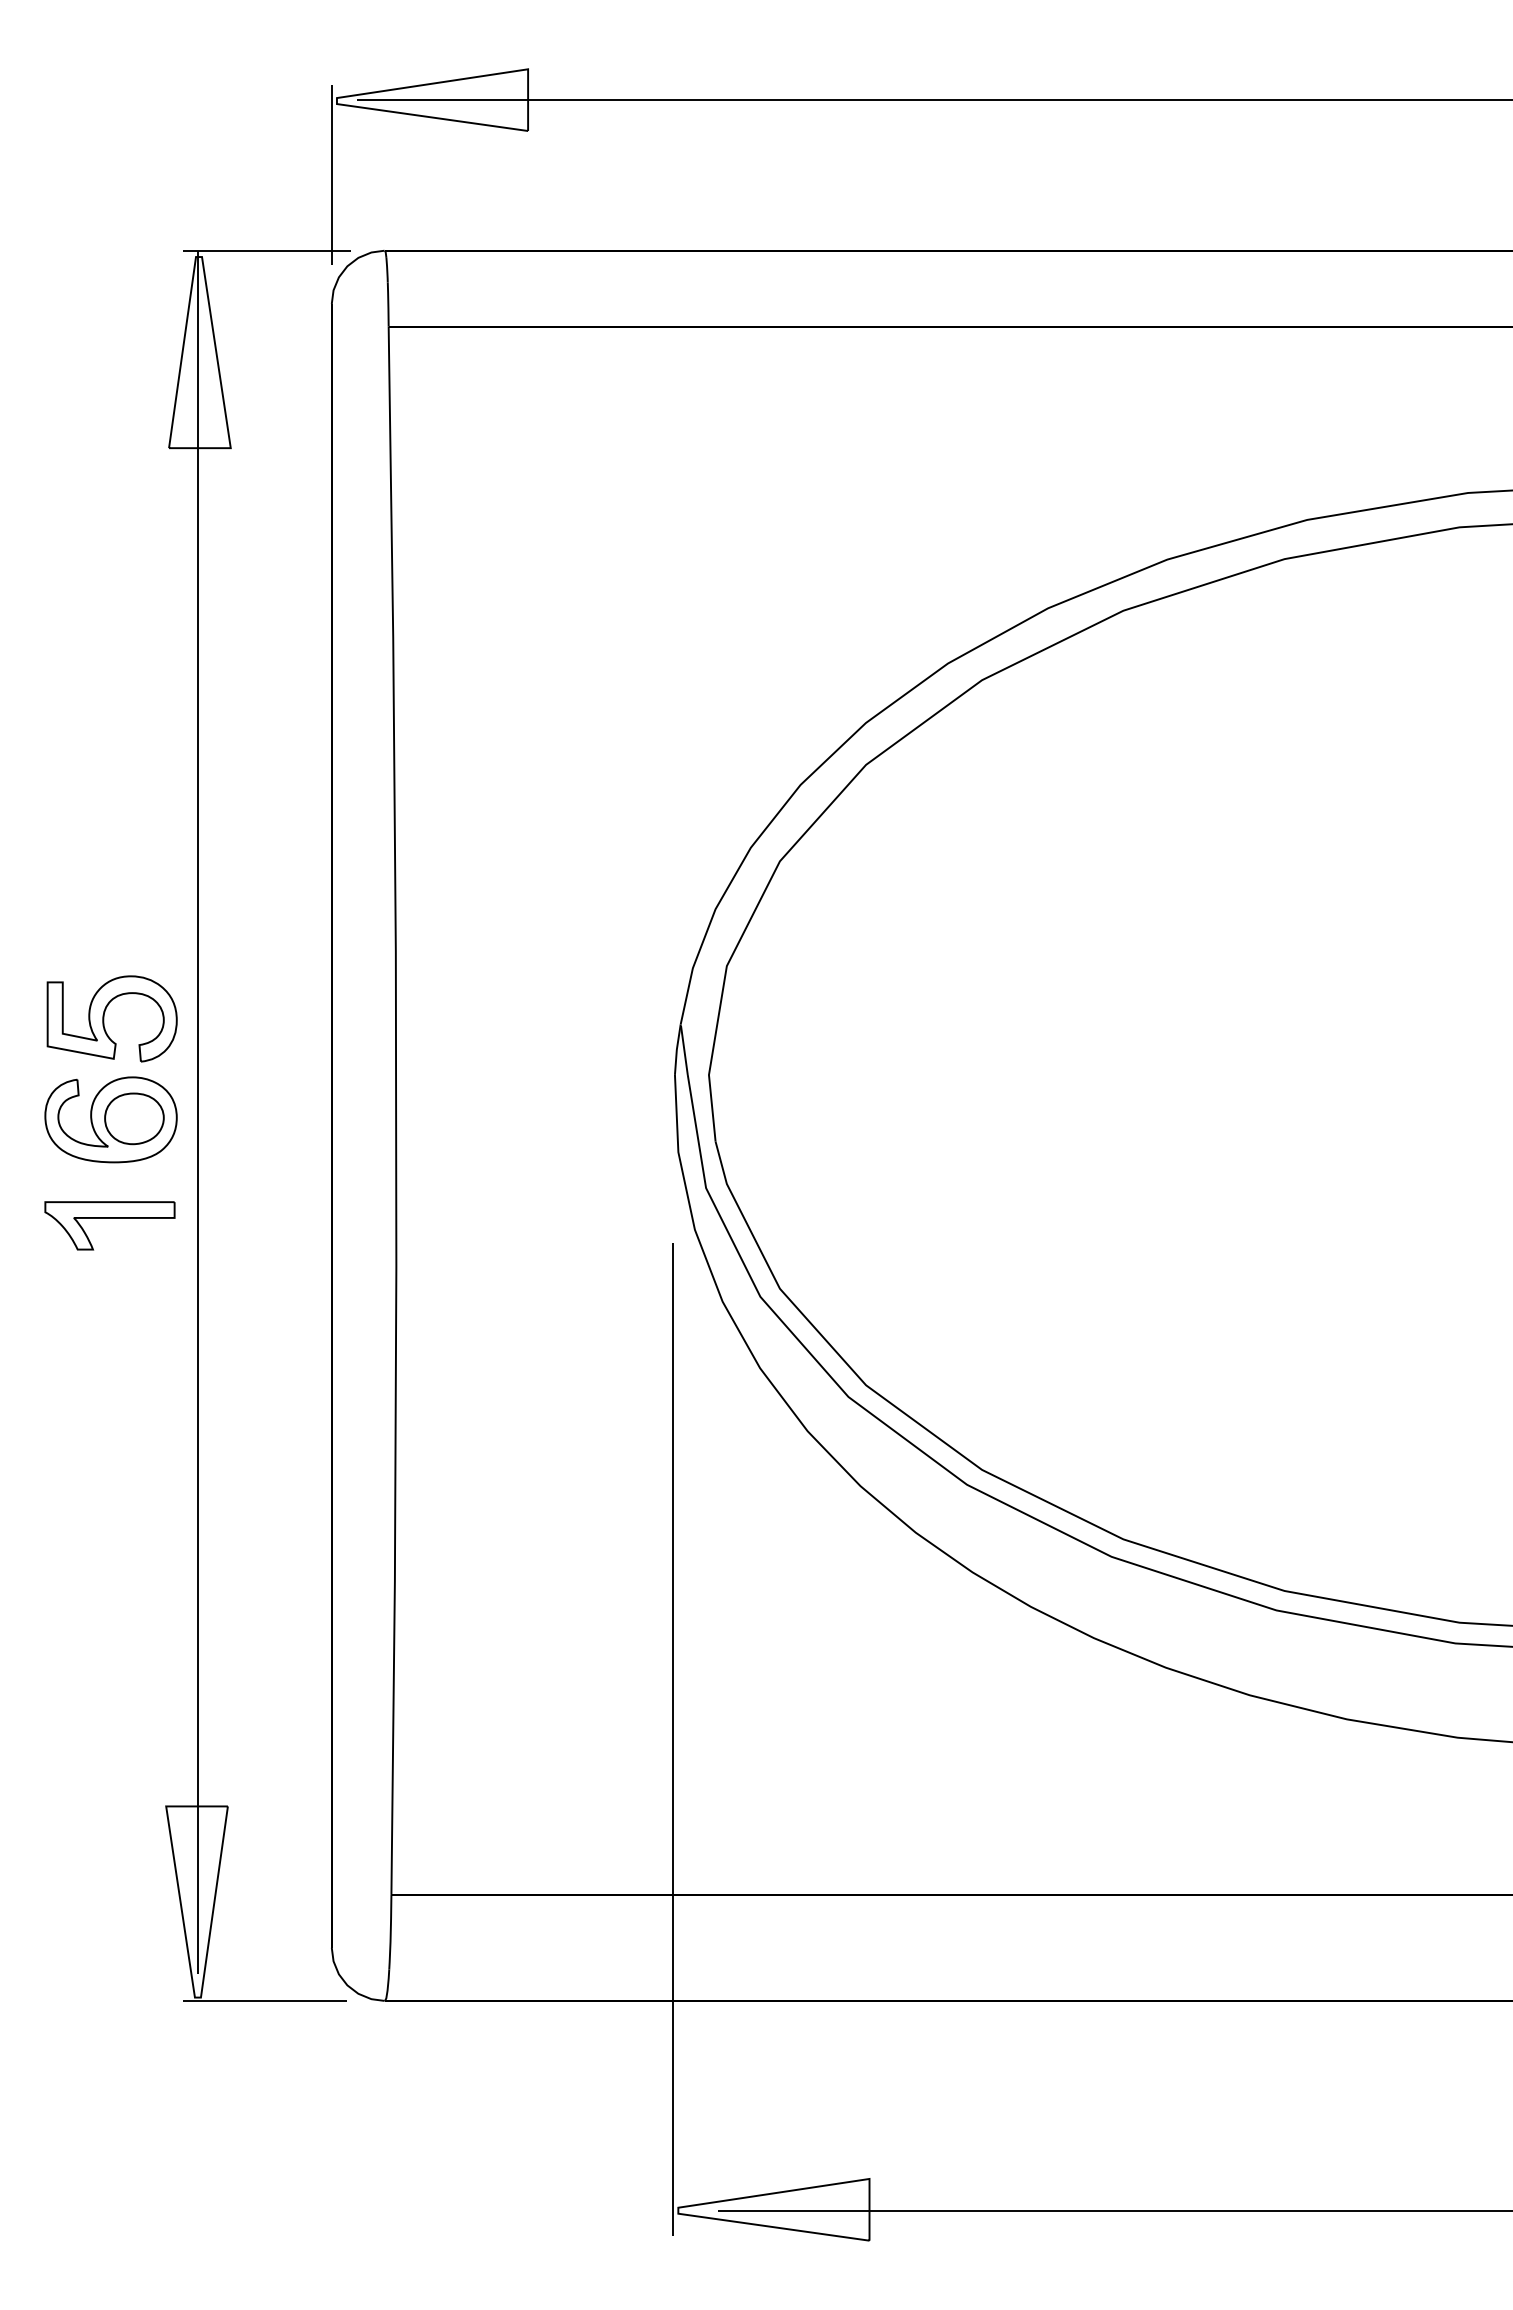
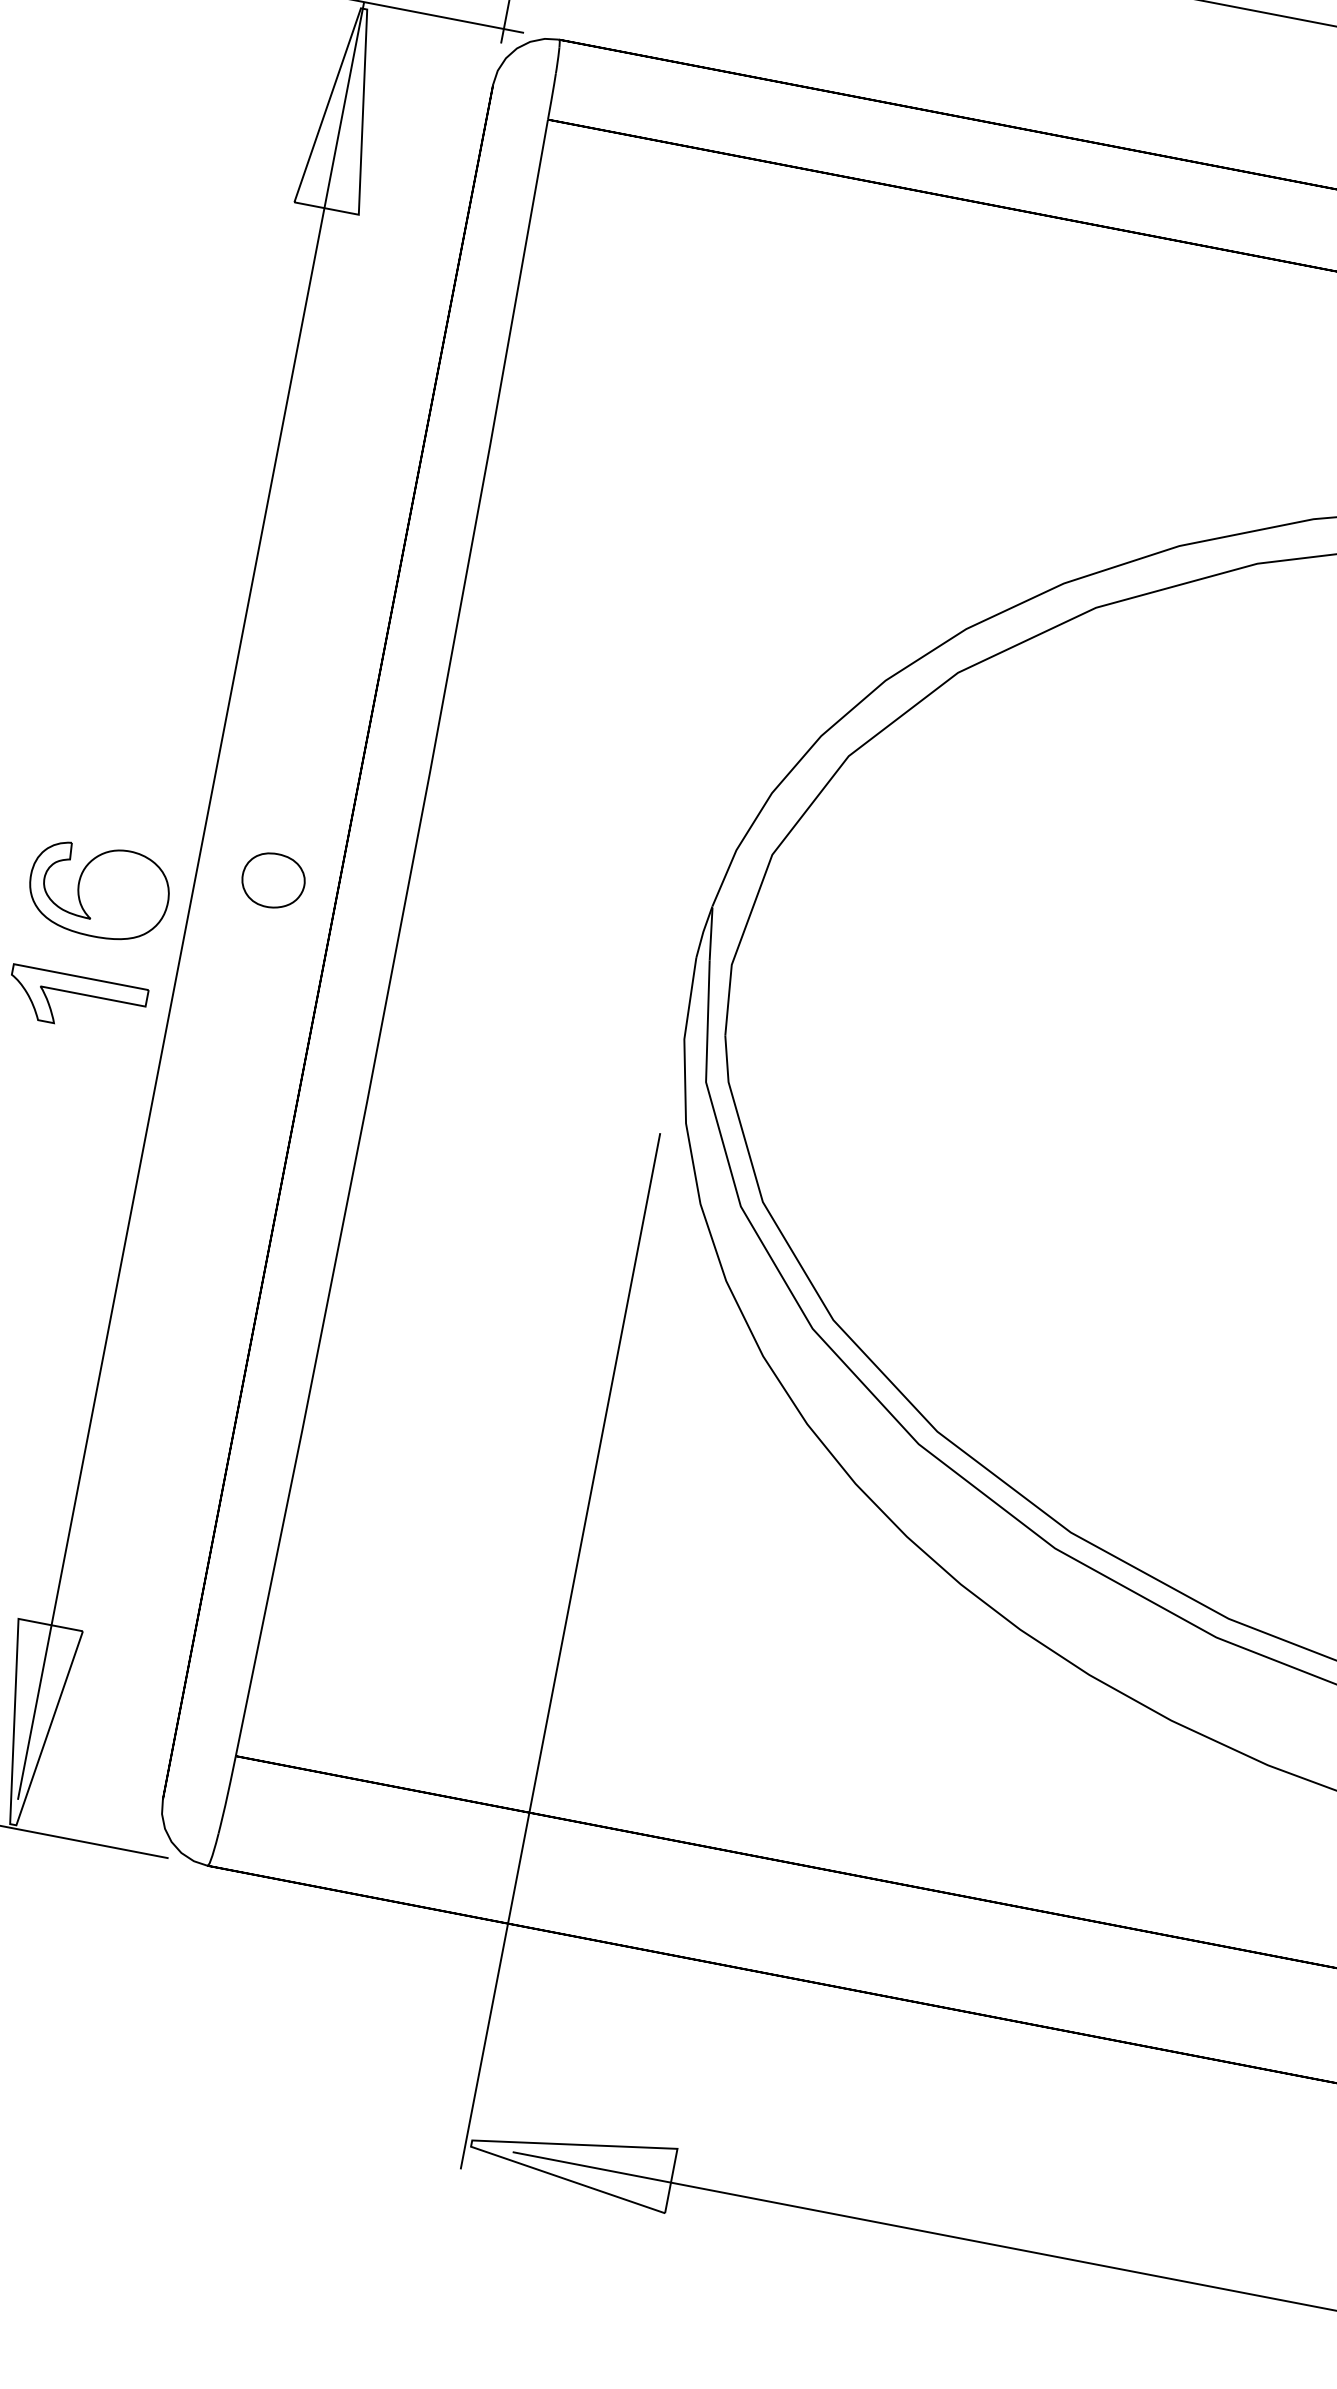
part: (104, 1018) -> (112, 784), removed
part: (134, 1118) -> (273, 880), moved

